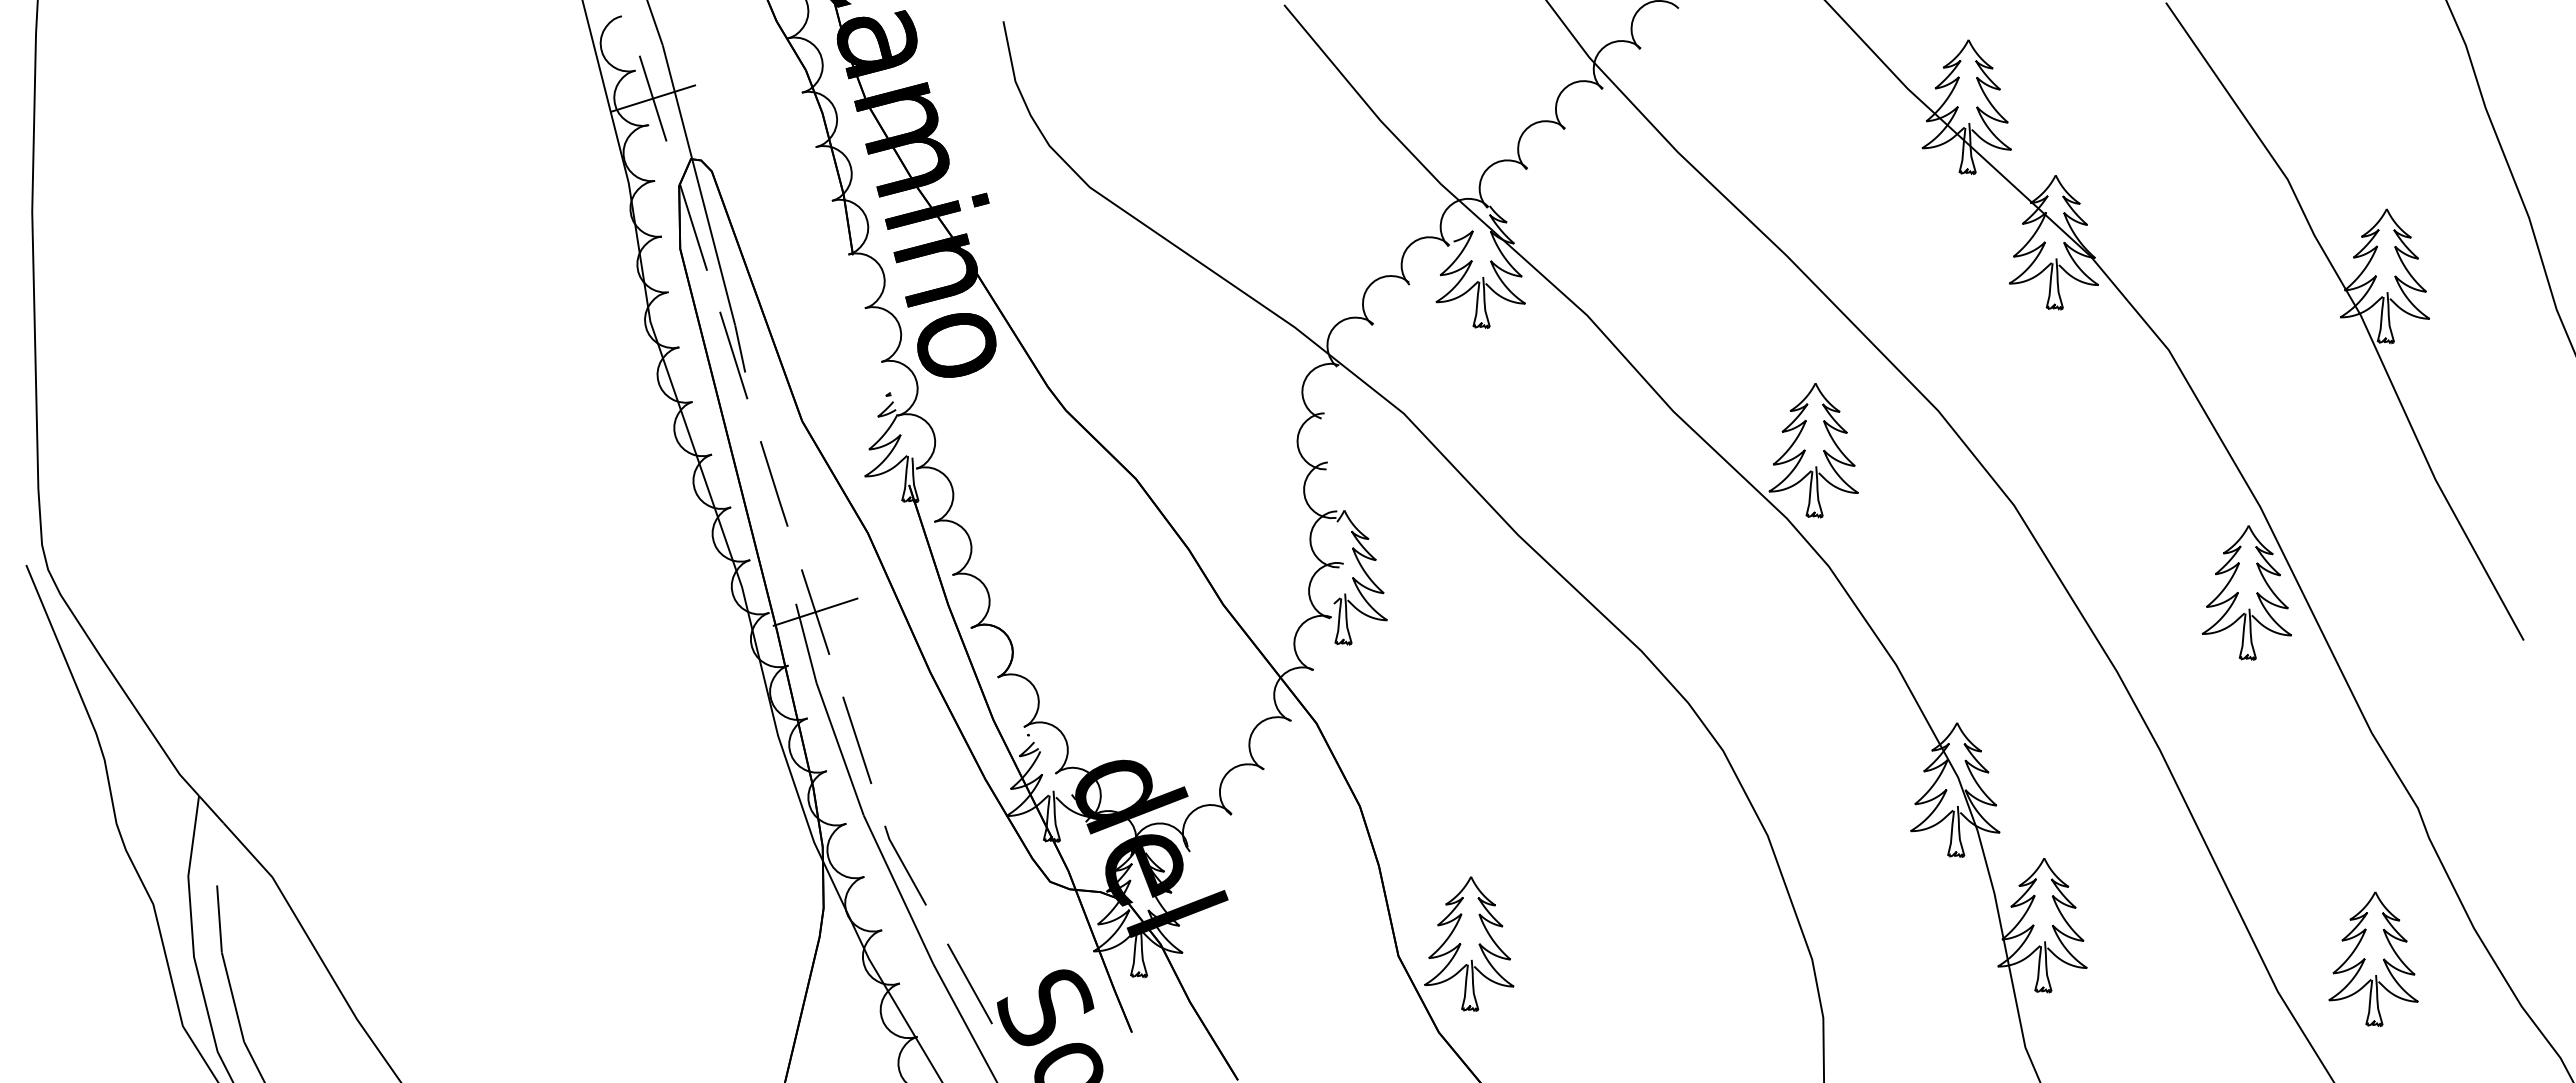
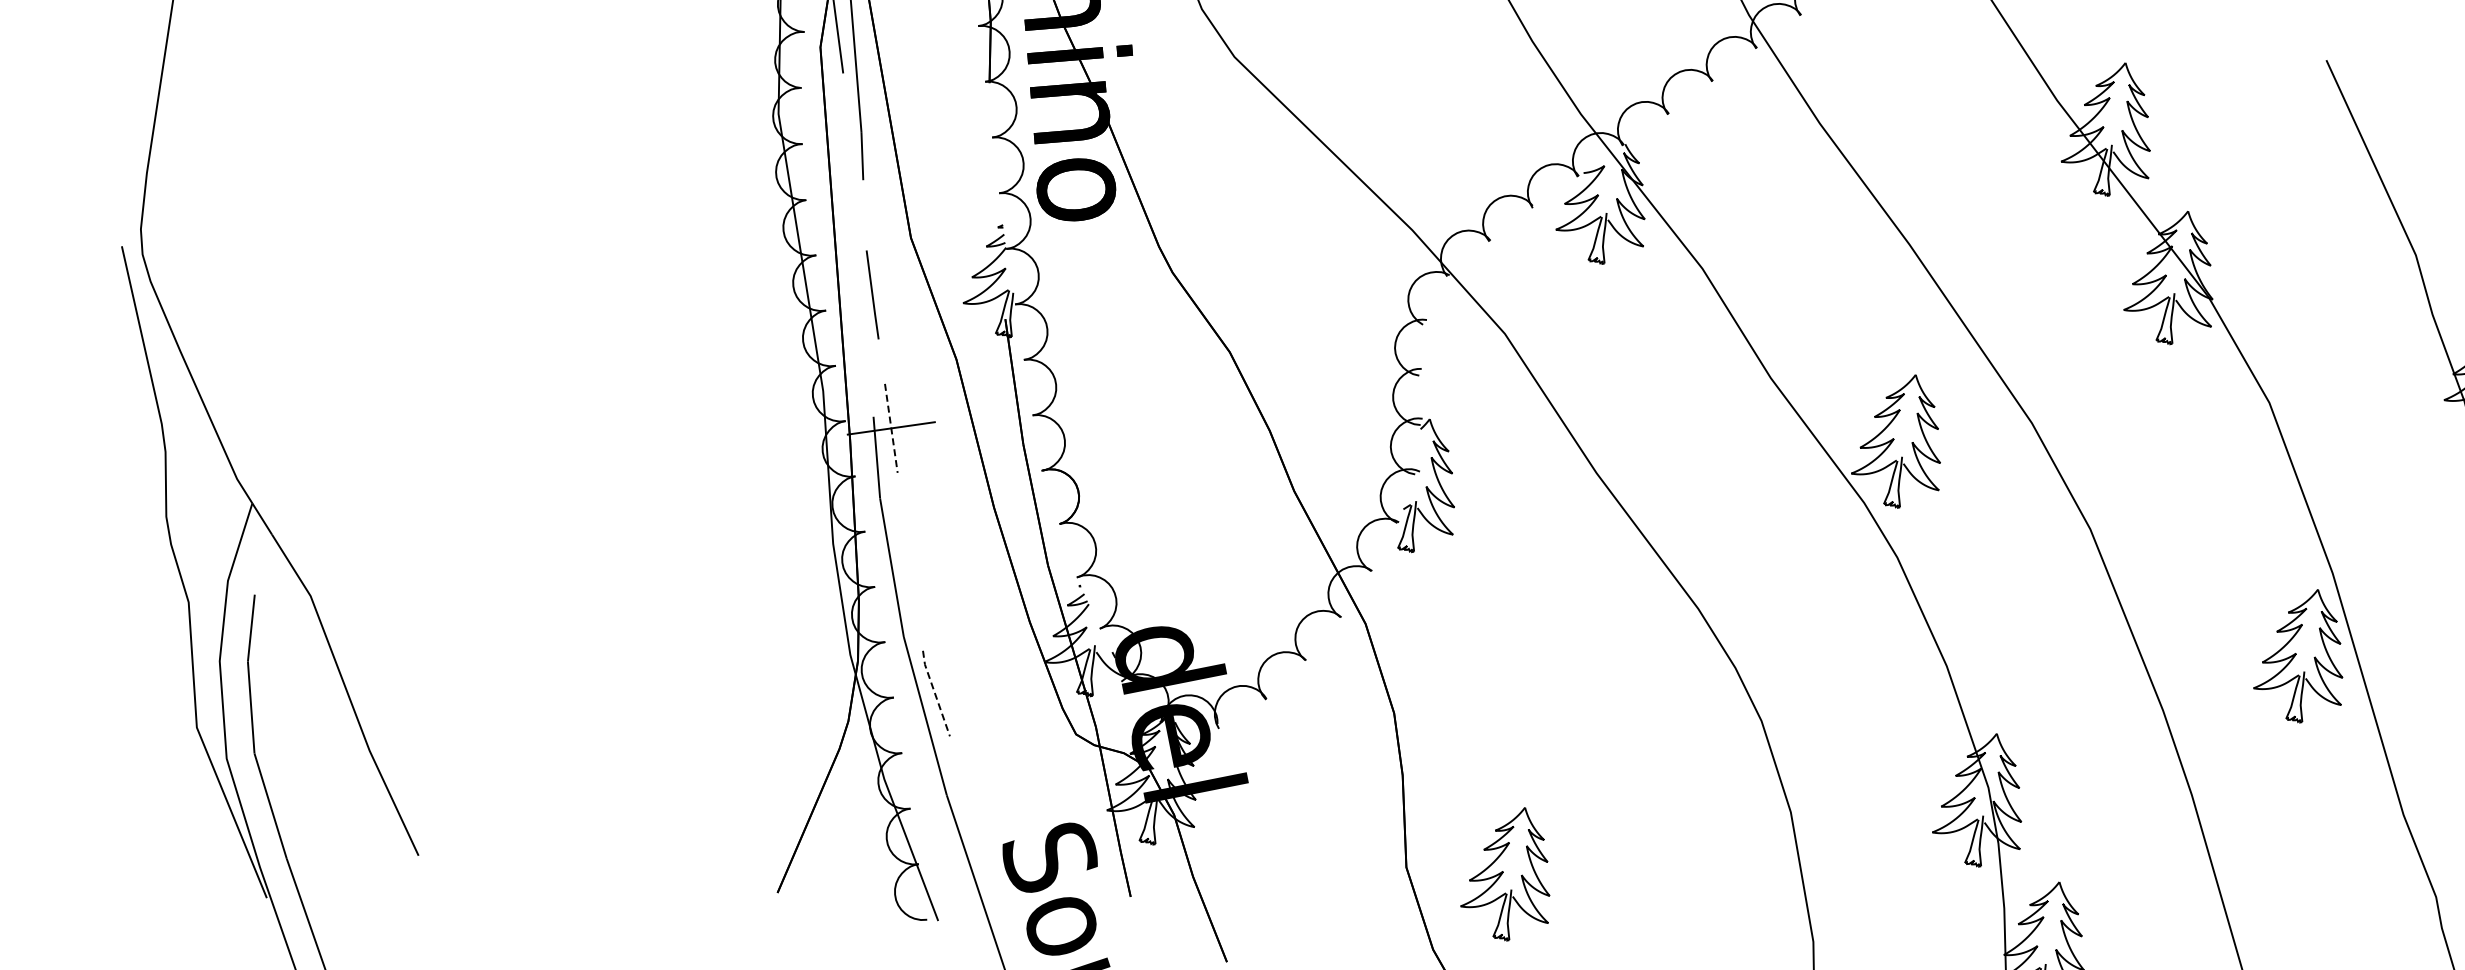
line: (733, 355) -> (854, 161), removed
line: (815, 612) -> (891, 428), solid -> dashed
line: (857, 740) -> (910, 562), removed
line: (904, 866) -> (935, 694), solid -> dashed
part: (1469, 943) -> (1512, 873), moved
line: (969, 983) -> (979, 820), removed

